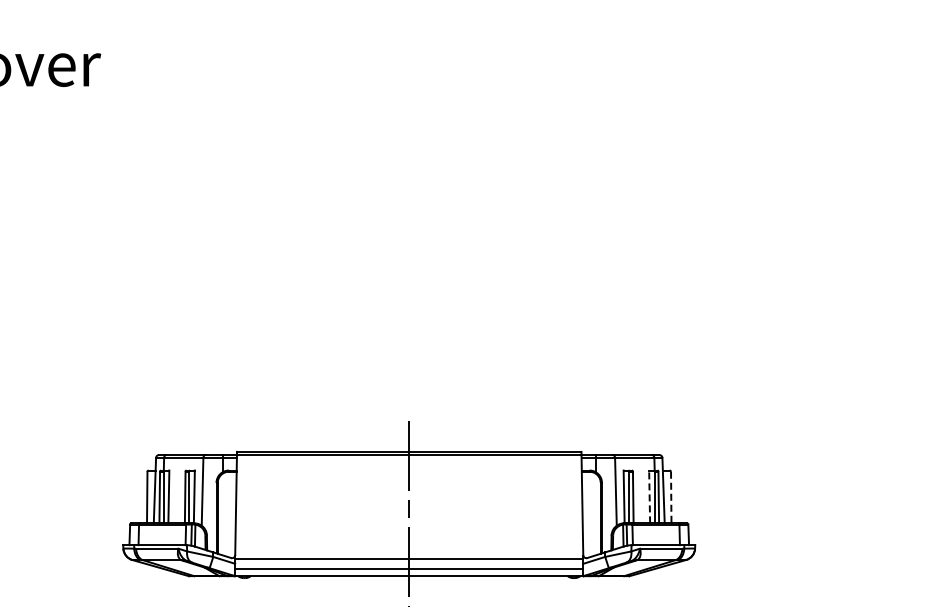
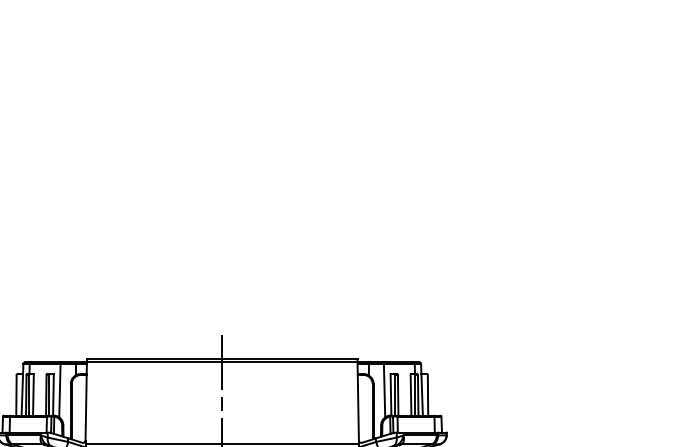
line: (649, 496) -> (410, 394), dashed -> solid
line: (671, 497) -> (428, 395), dashed -> solid

